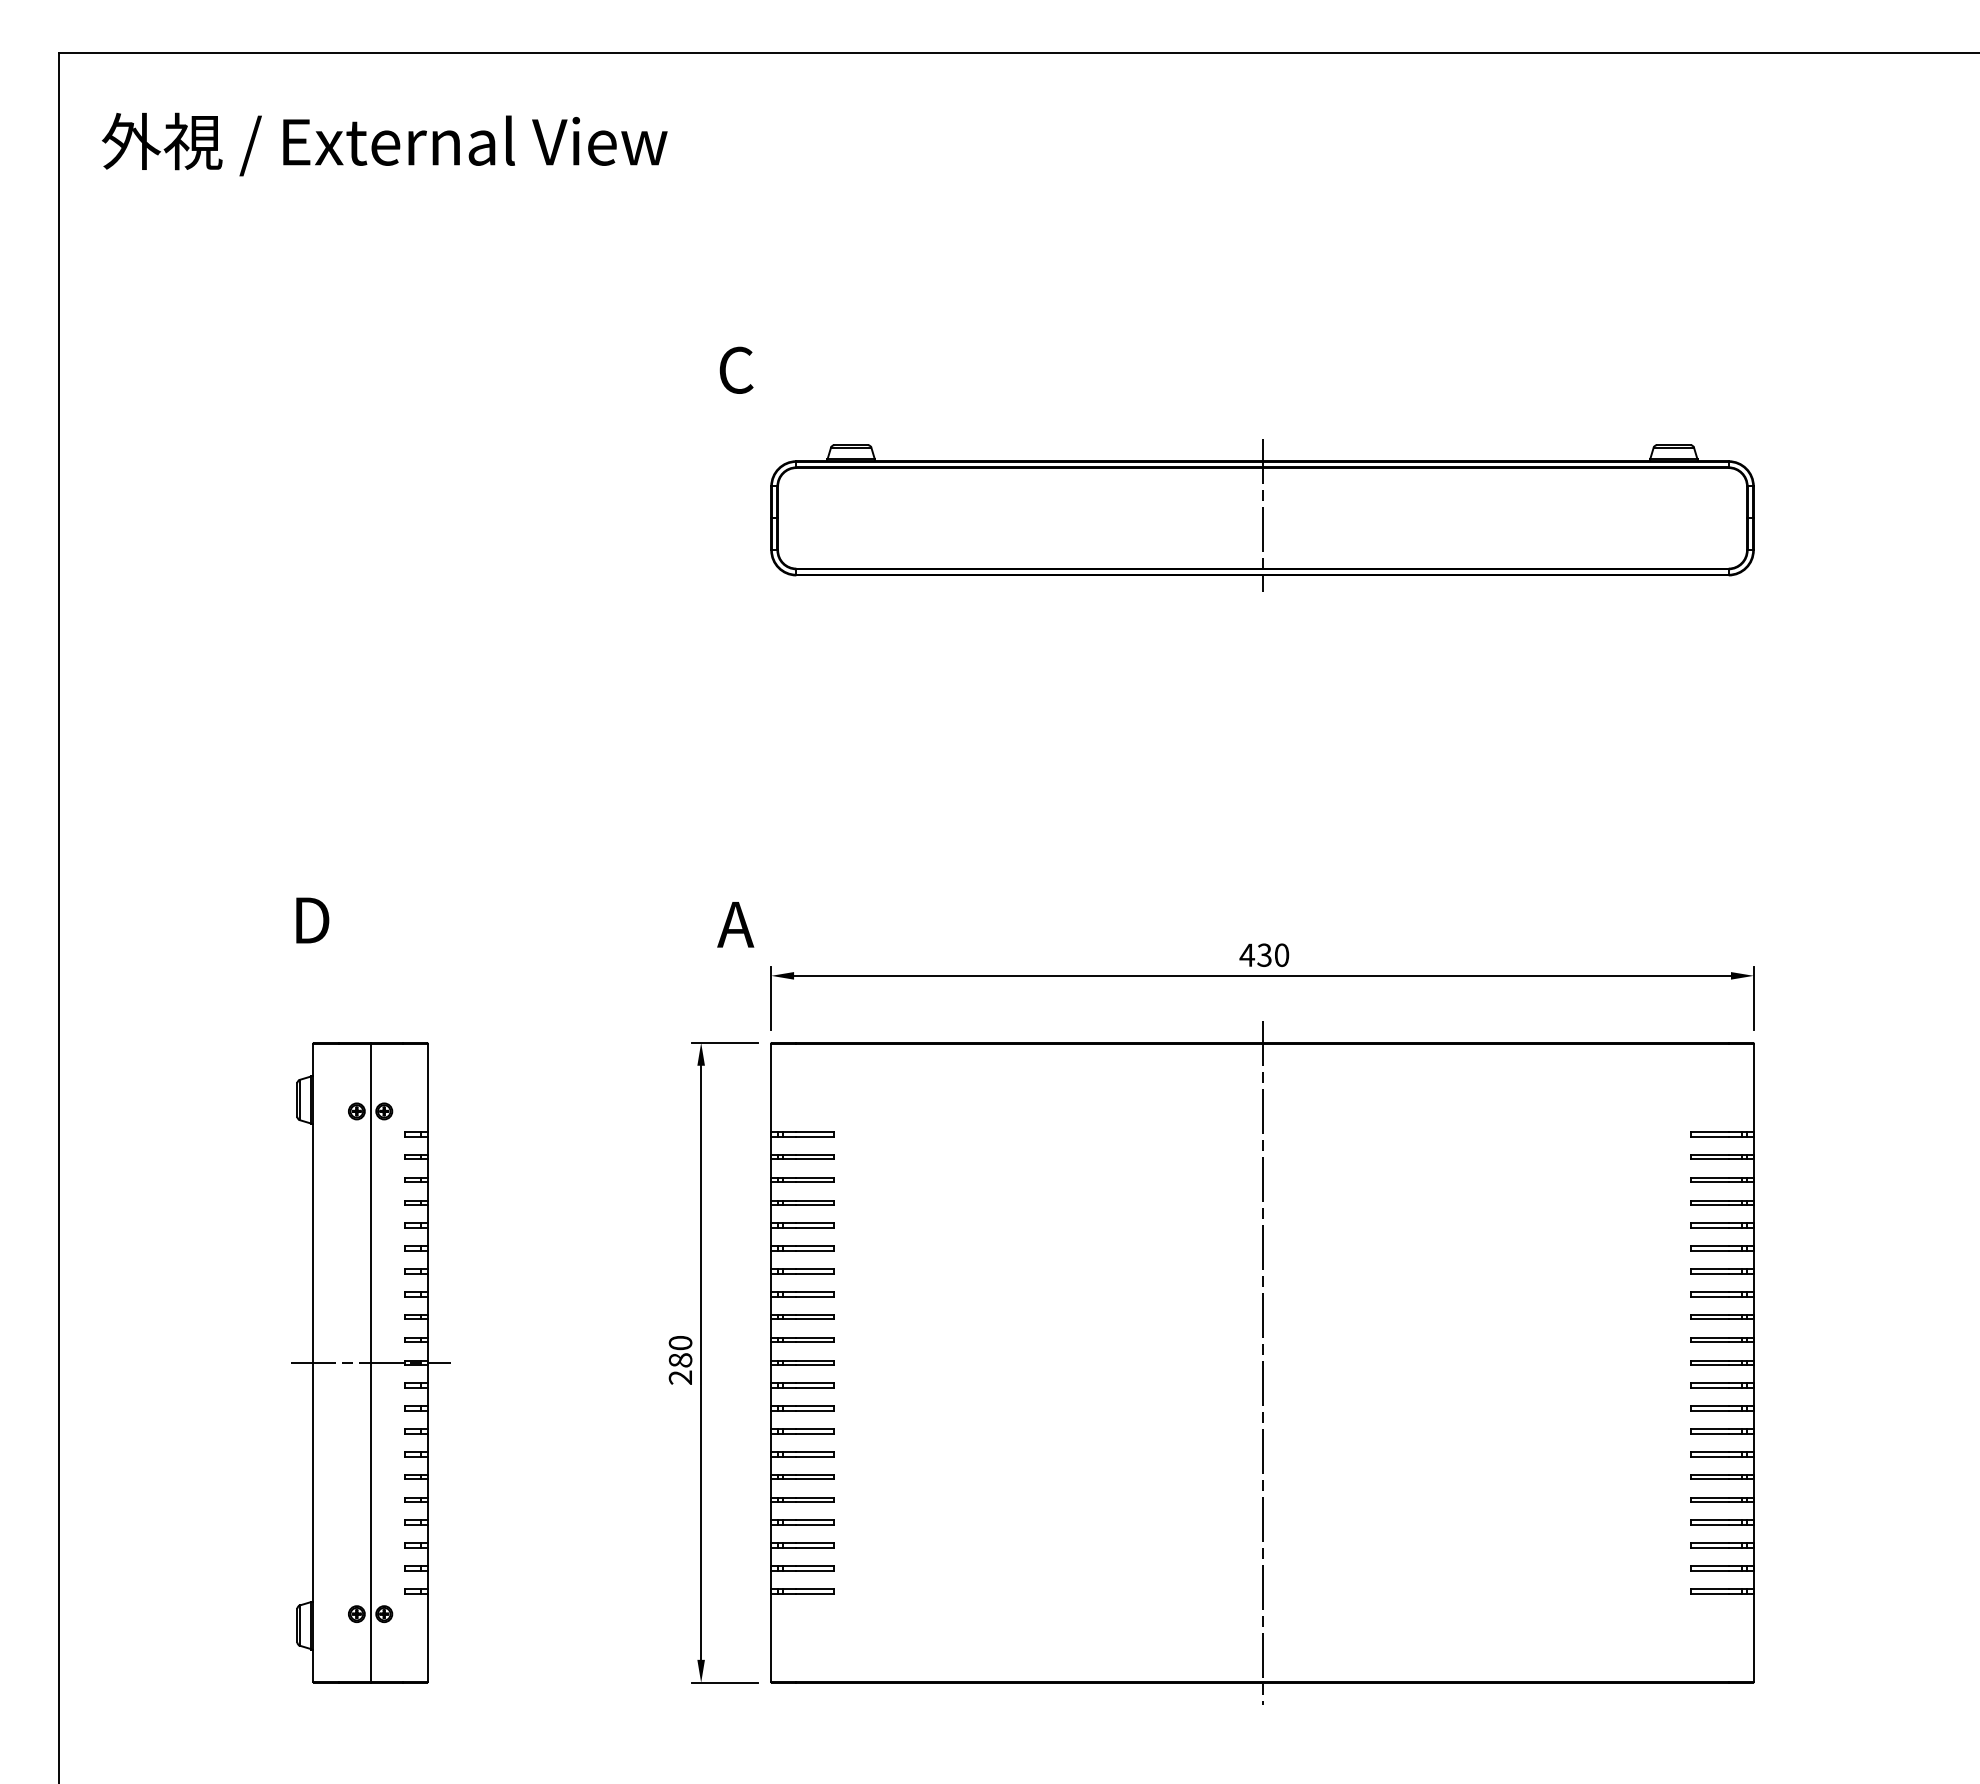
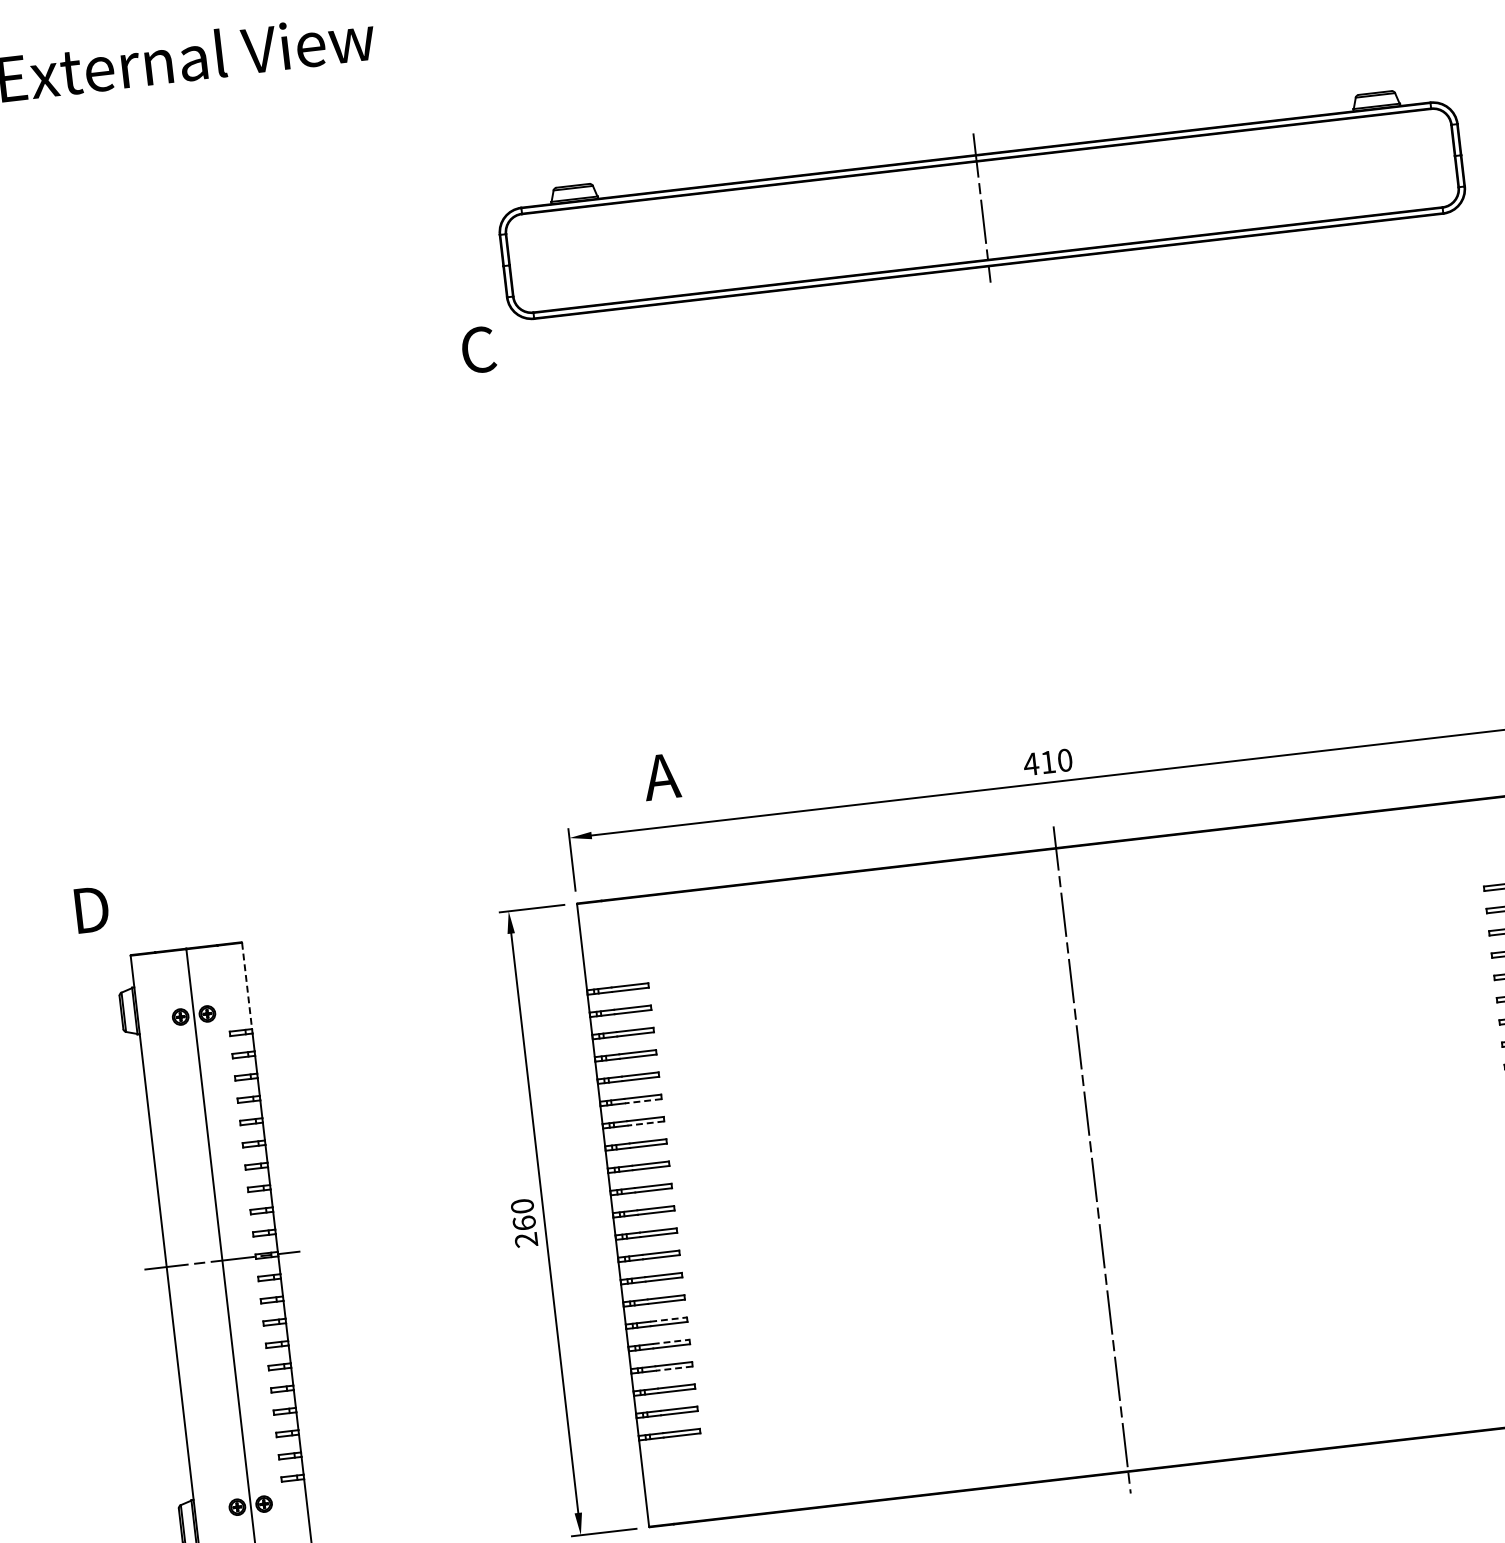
text: (736, 369) -> (478, 349), moved
part: (1262, 515) -> (981, 207), moved
text: (312, 920) -> (91, 909), moved
text: (735, 924) -> (661, 776), moved
text: (1264, 954) -> (1048, 761), 430 -> 410
line: (427, 1088) -> (246, 986), solid -> dashed
line: (815, 1250) -> (643, 1100), solid -> dashed
line: (815, 1273) -> (646, 1123), solid -> dashed
text: (680, 1360) -> (524, 1223), 280 -> 260
line: (815, 1474) -> (668, 1319), solid -> dashed
line: (815, 1497) -> (671, 1341), solid -> dashed
line: (815, 1525) -> (674, 1369), solid -> dashed

